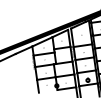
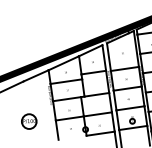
part: (19, 80) -> (29, 121), added

